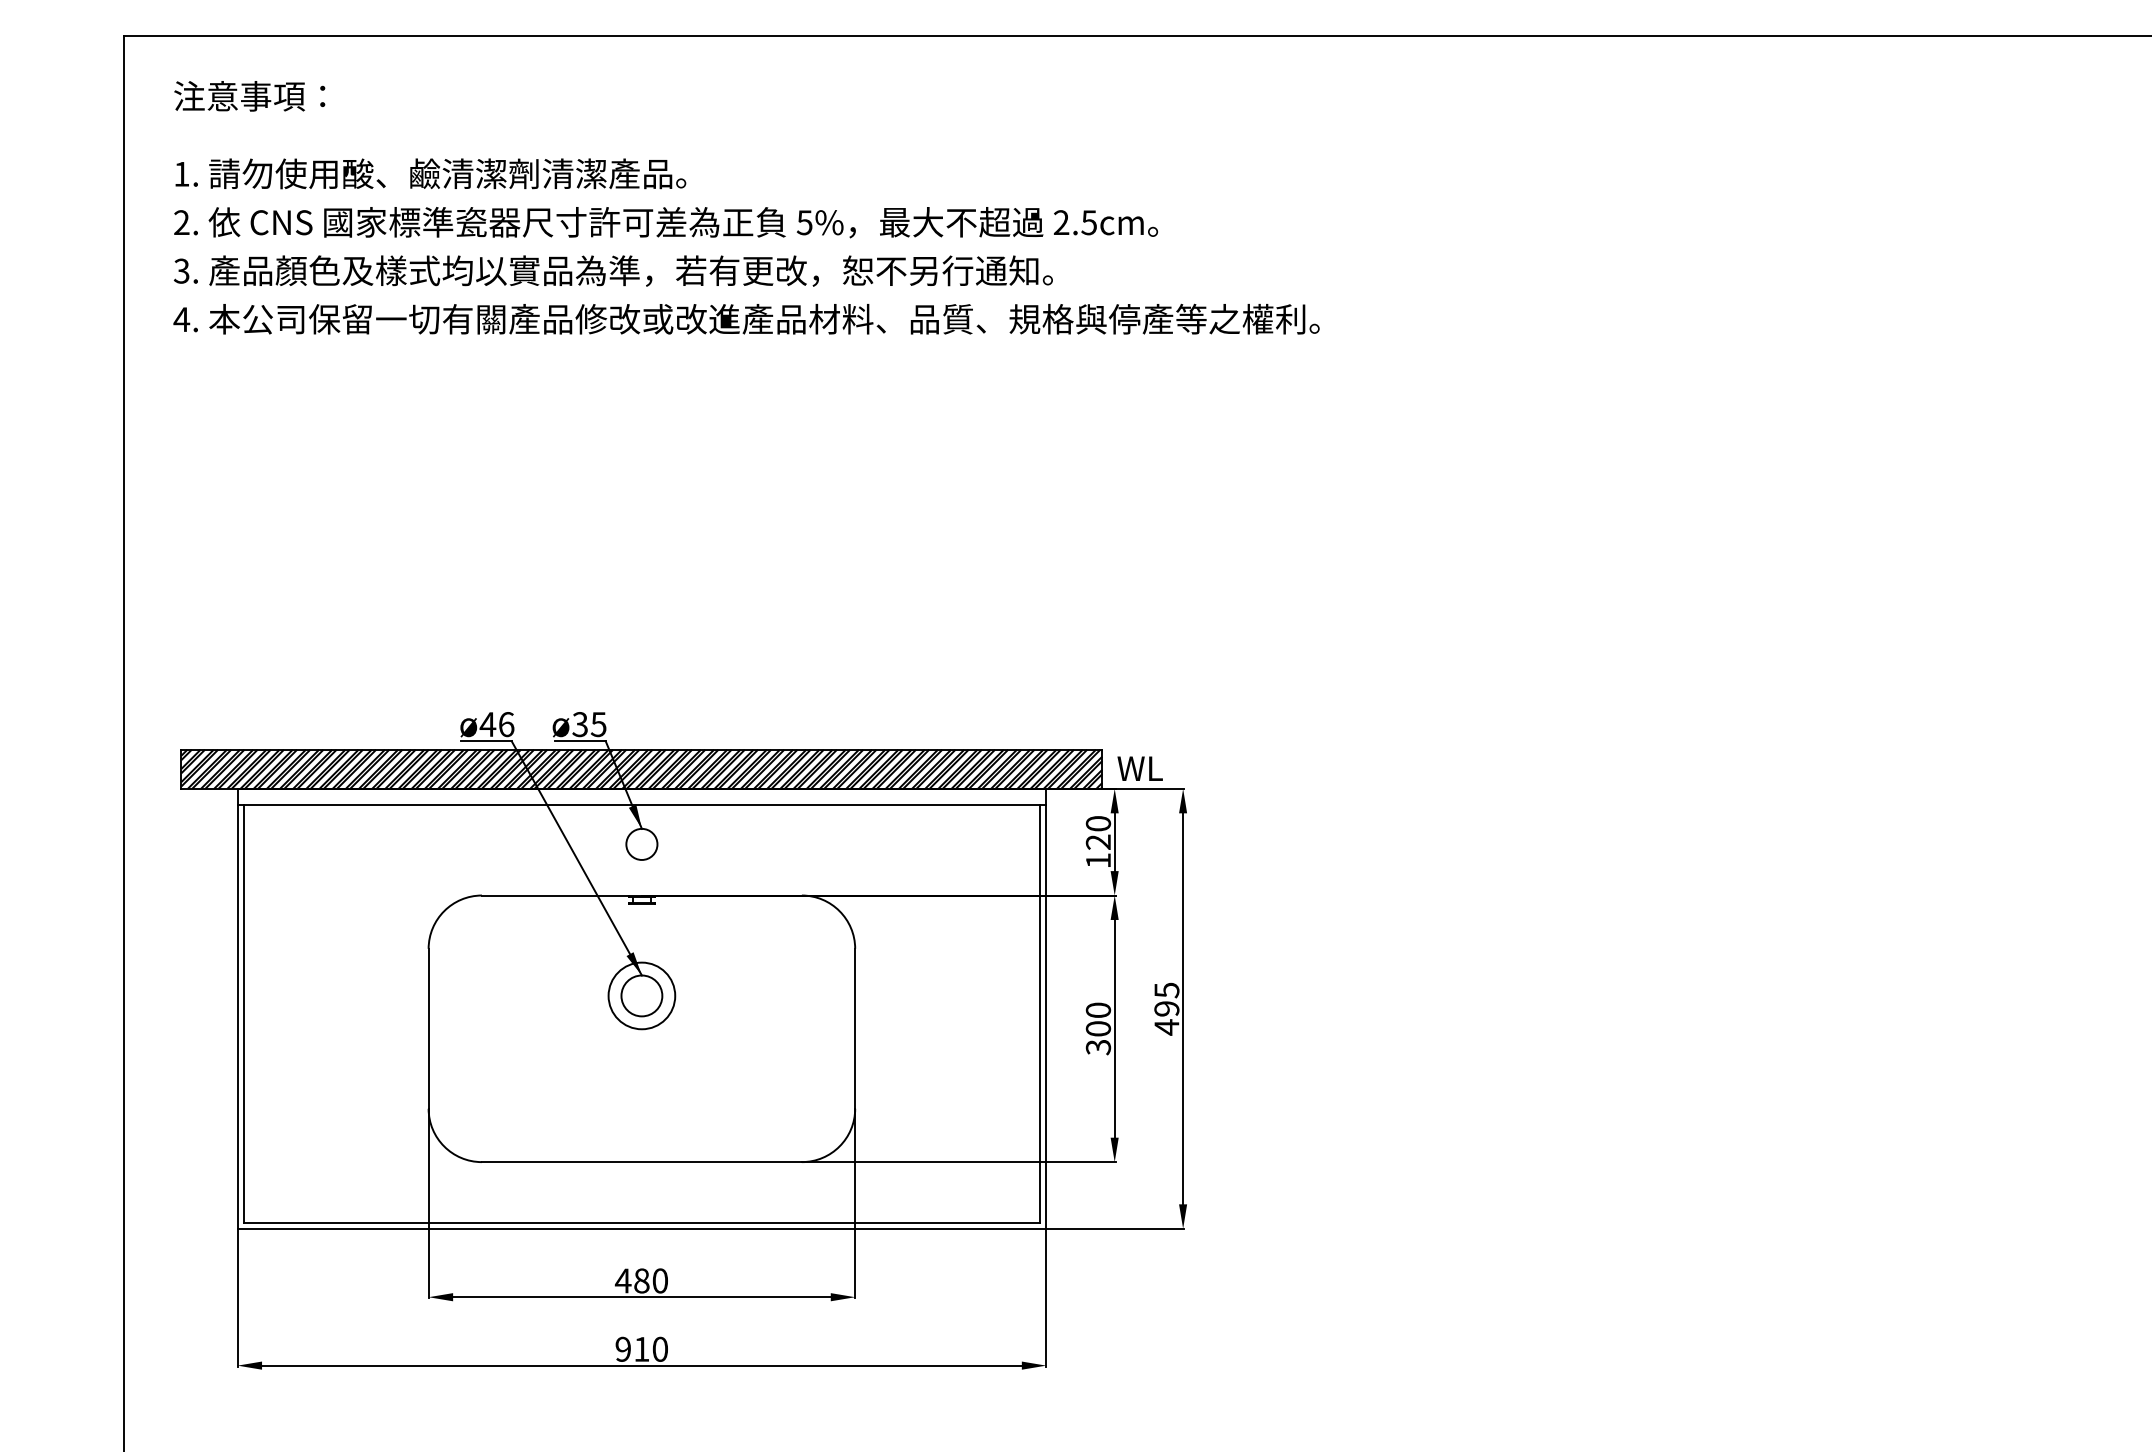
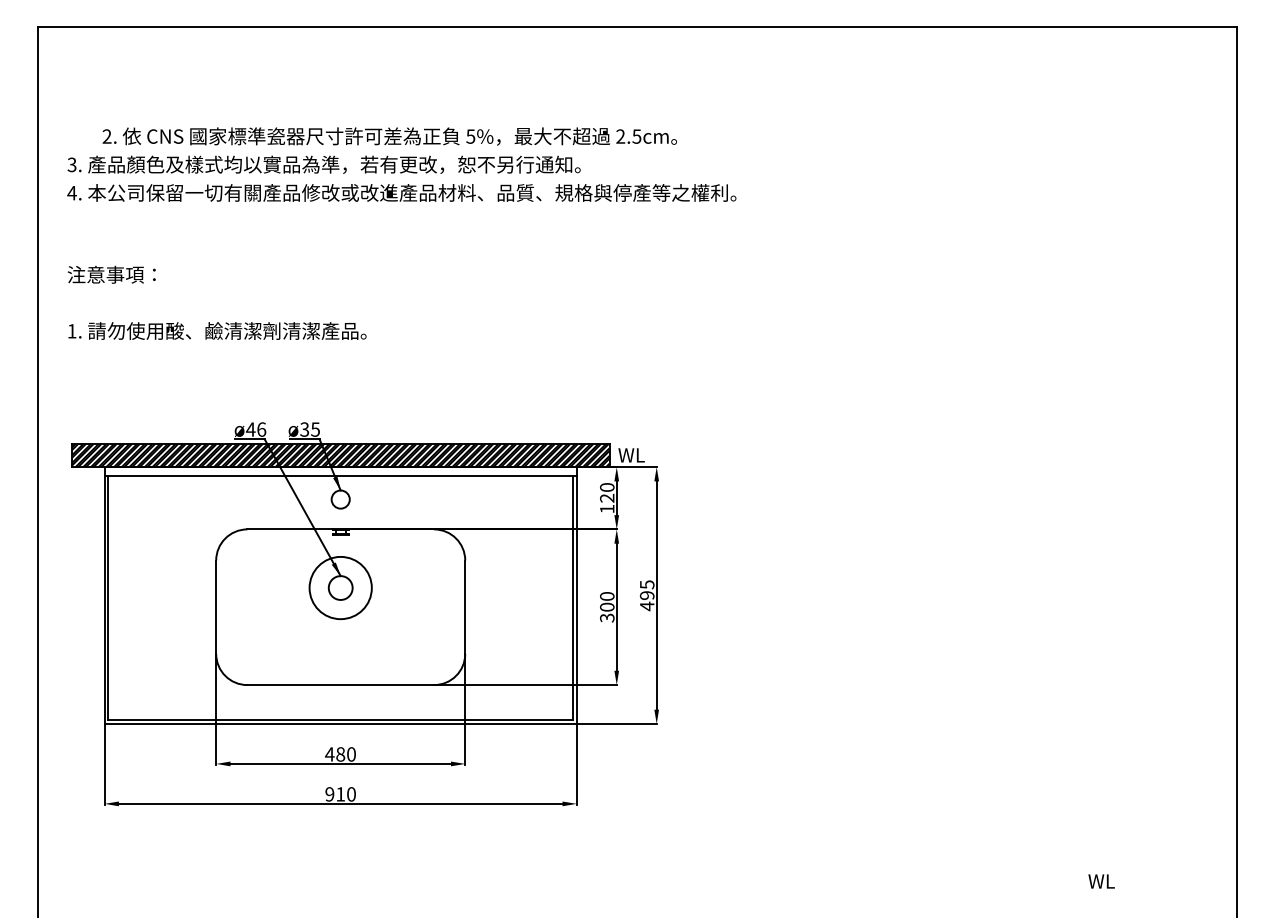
text: (249, 95) -> (111, 274), moved
text: (430, 172) -> (217, 330), moved
text: (665, 222) -> (389, 136), moved
circle: (641, 995) -> (340, 587), size x1.6

